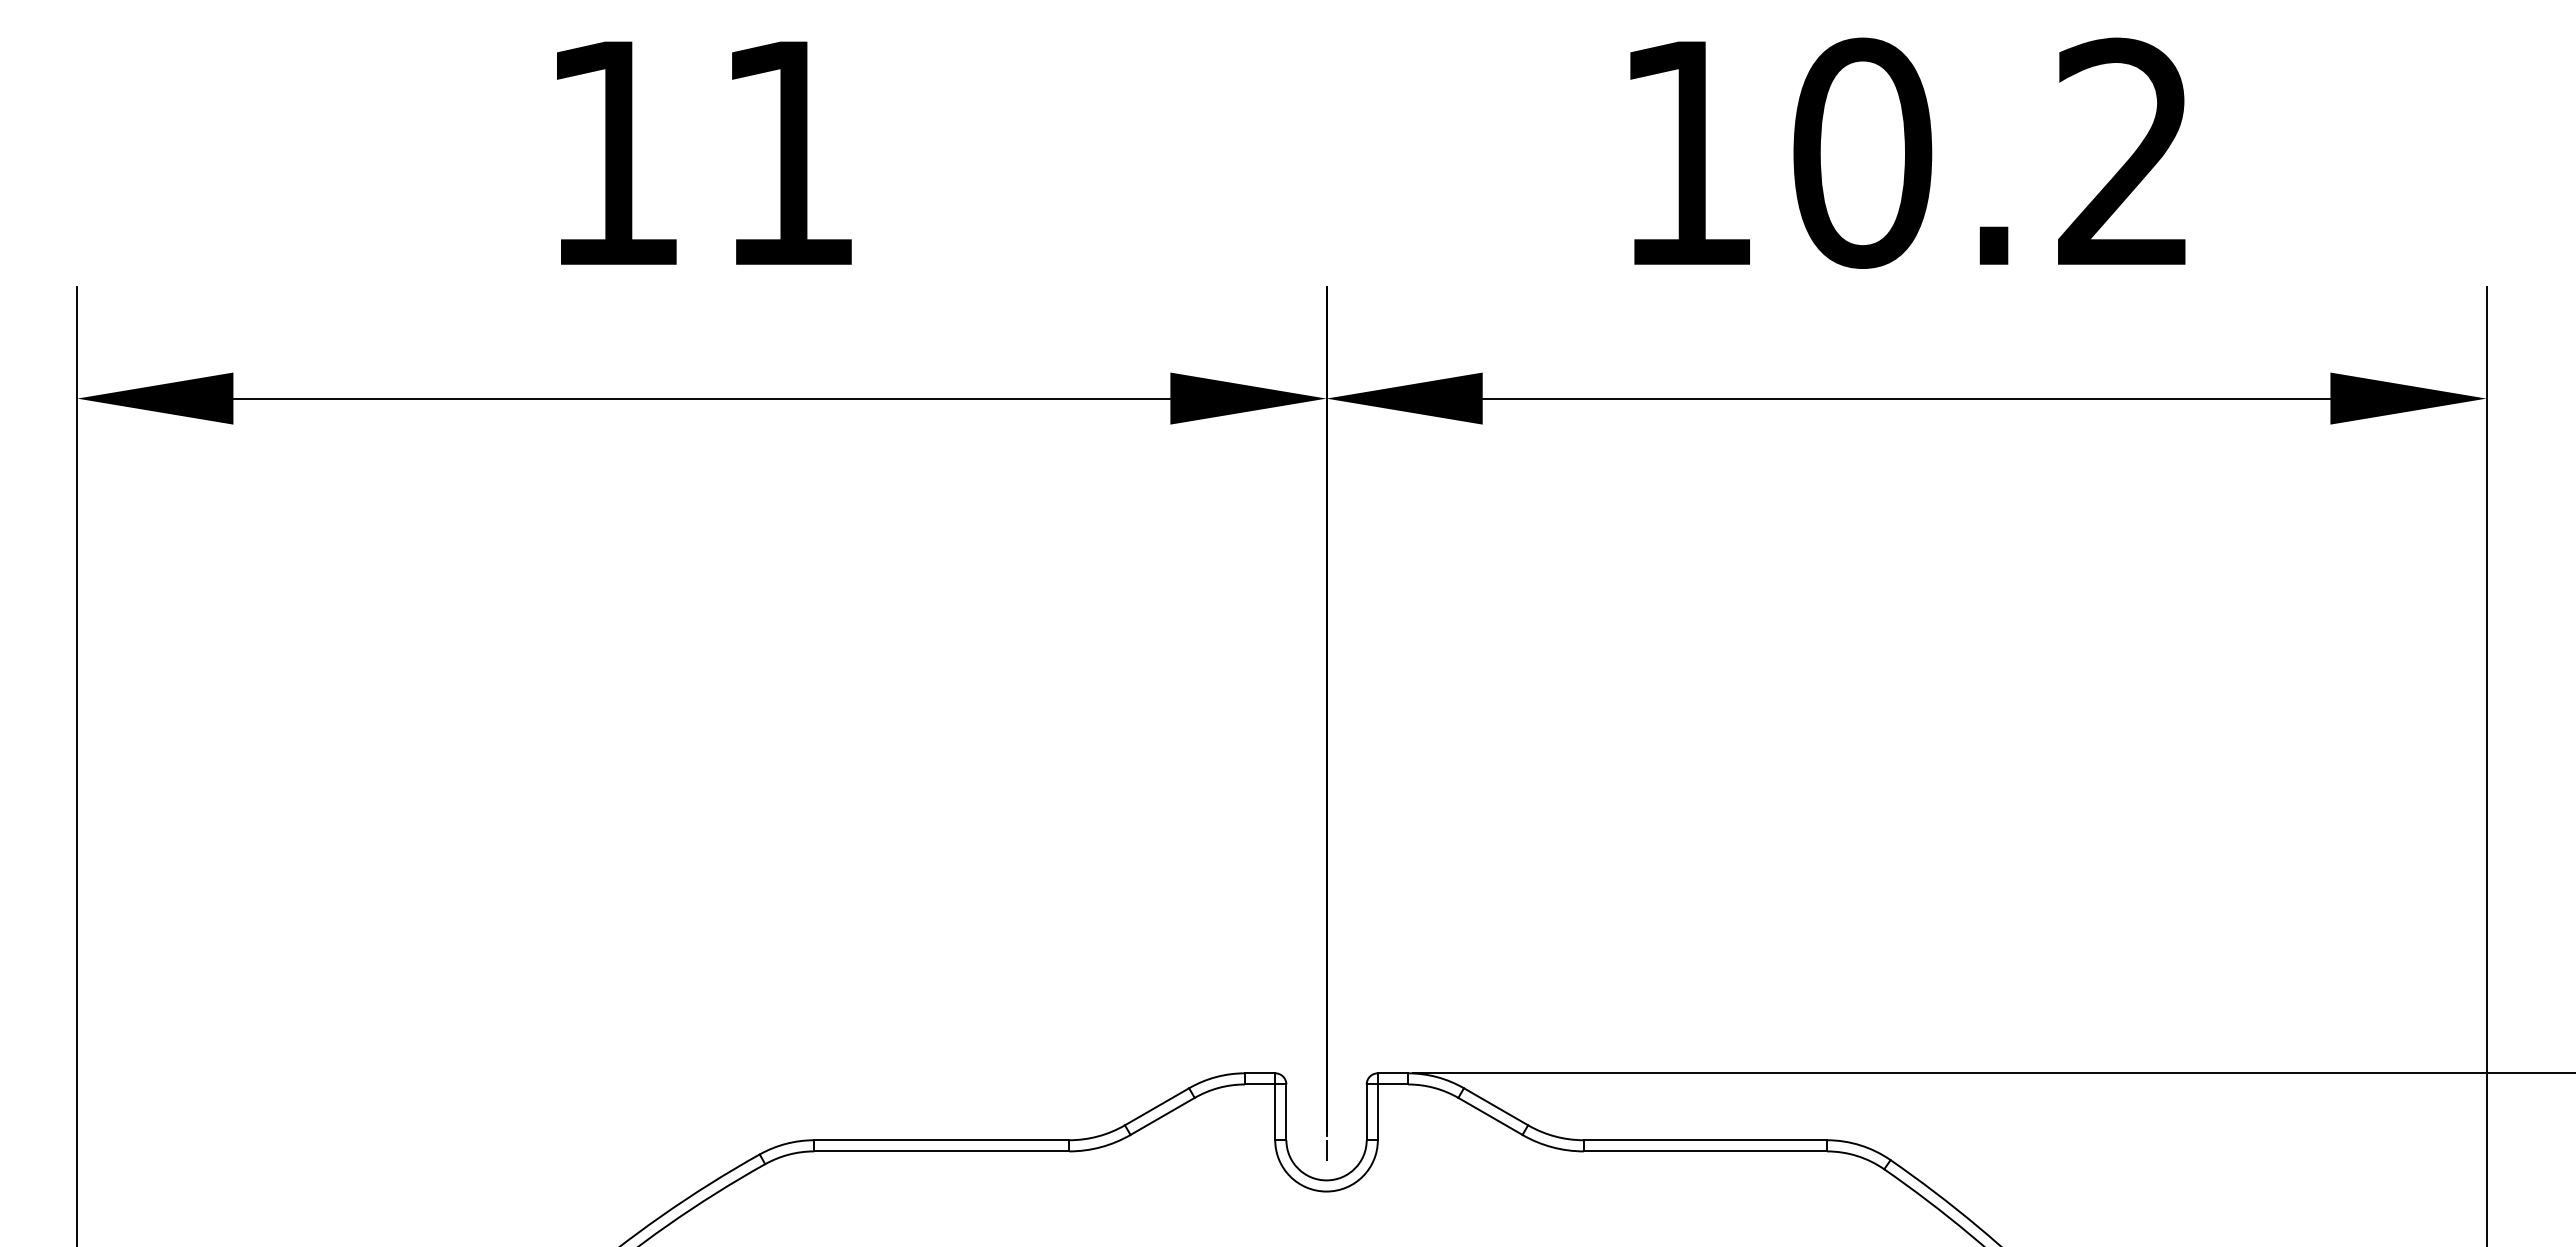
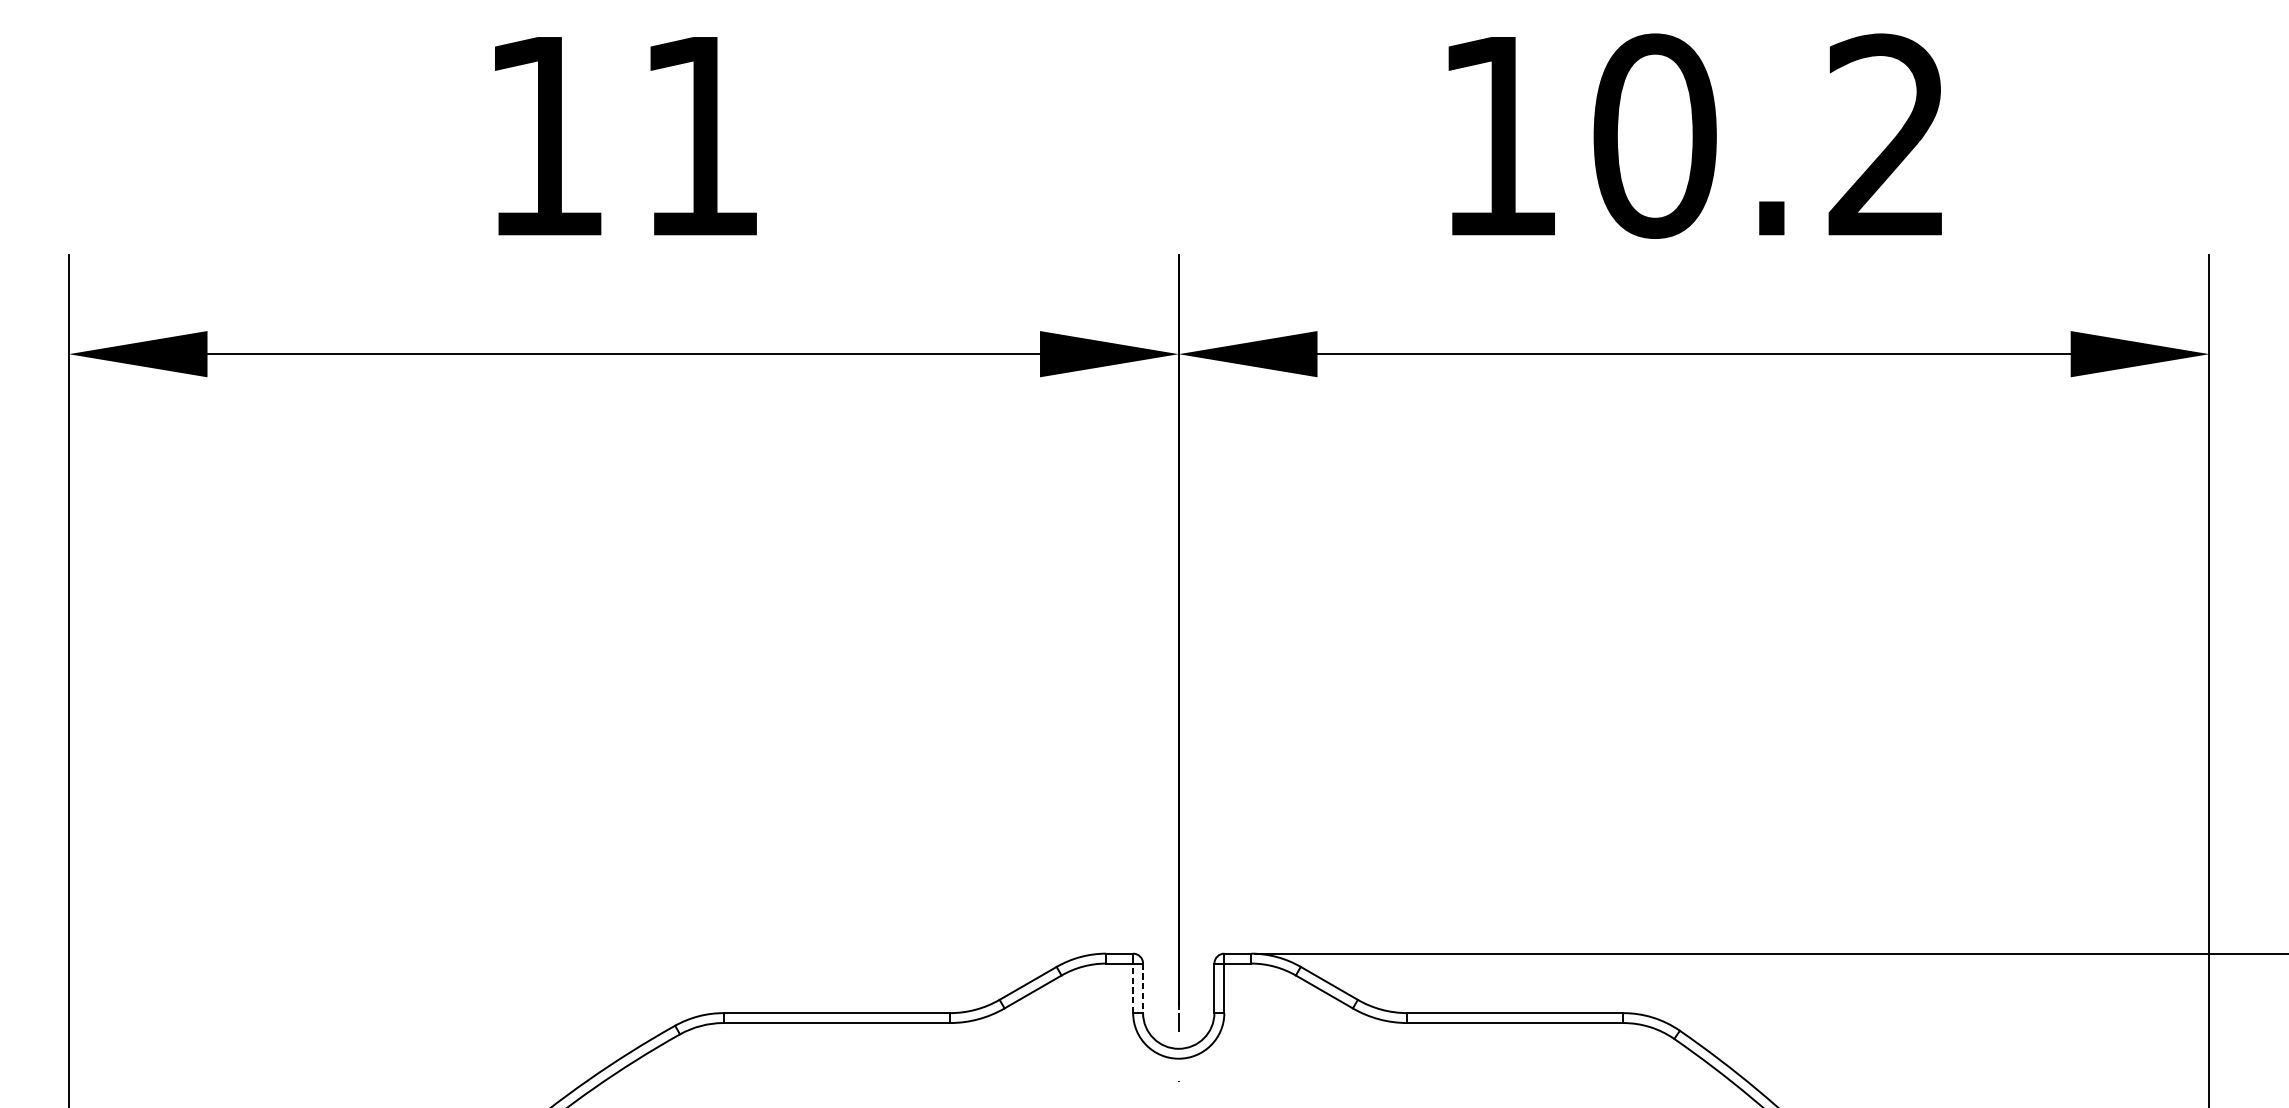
line: (1275, 1112) -> (1133, 988), solid -> dashed
line: (1286, 1112) -> (1143, 988), solid -> dashed

